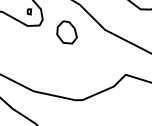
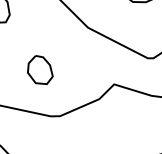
part: (66, 32) -> (39, 70), moved

